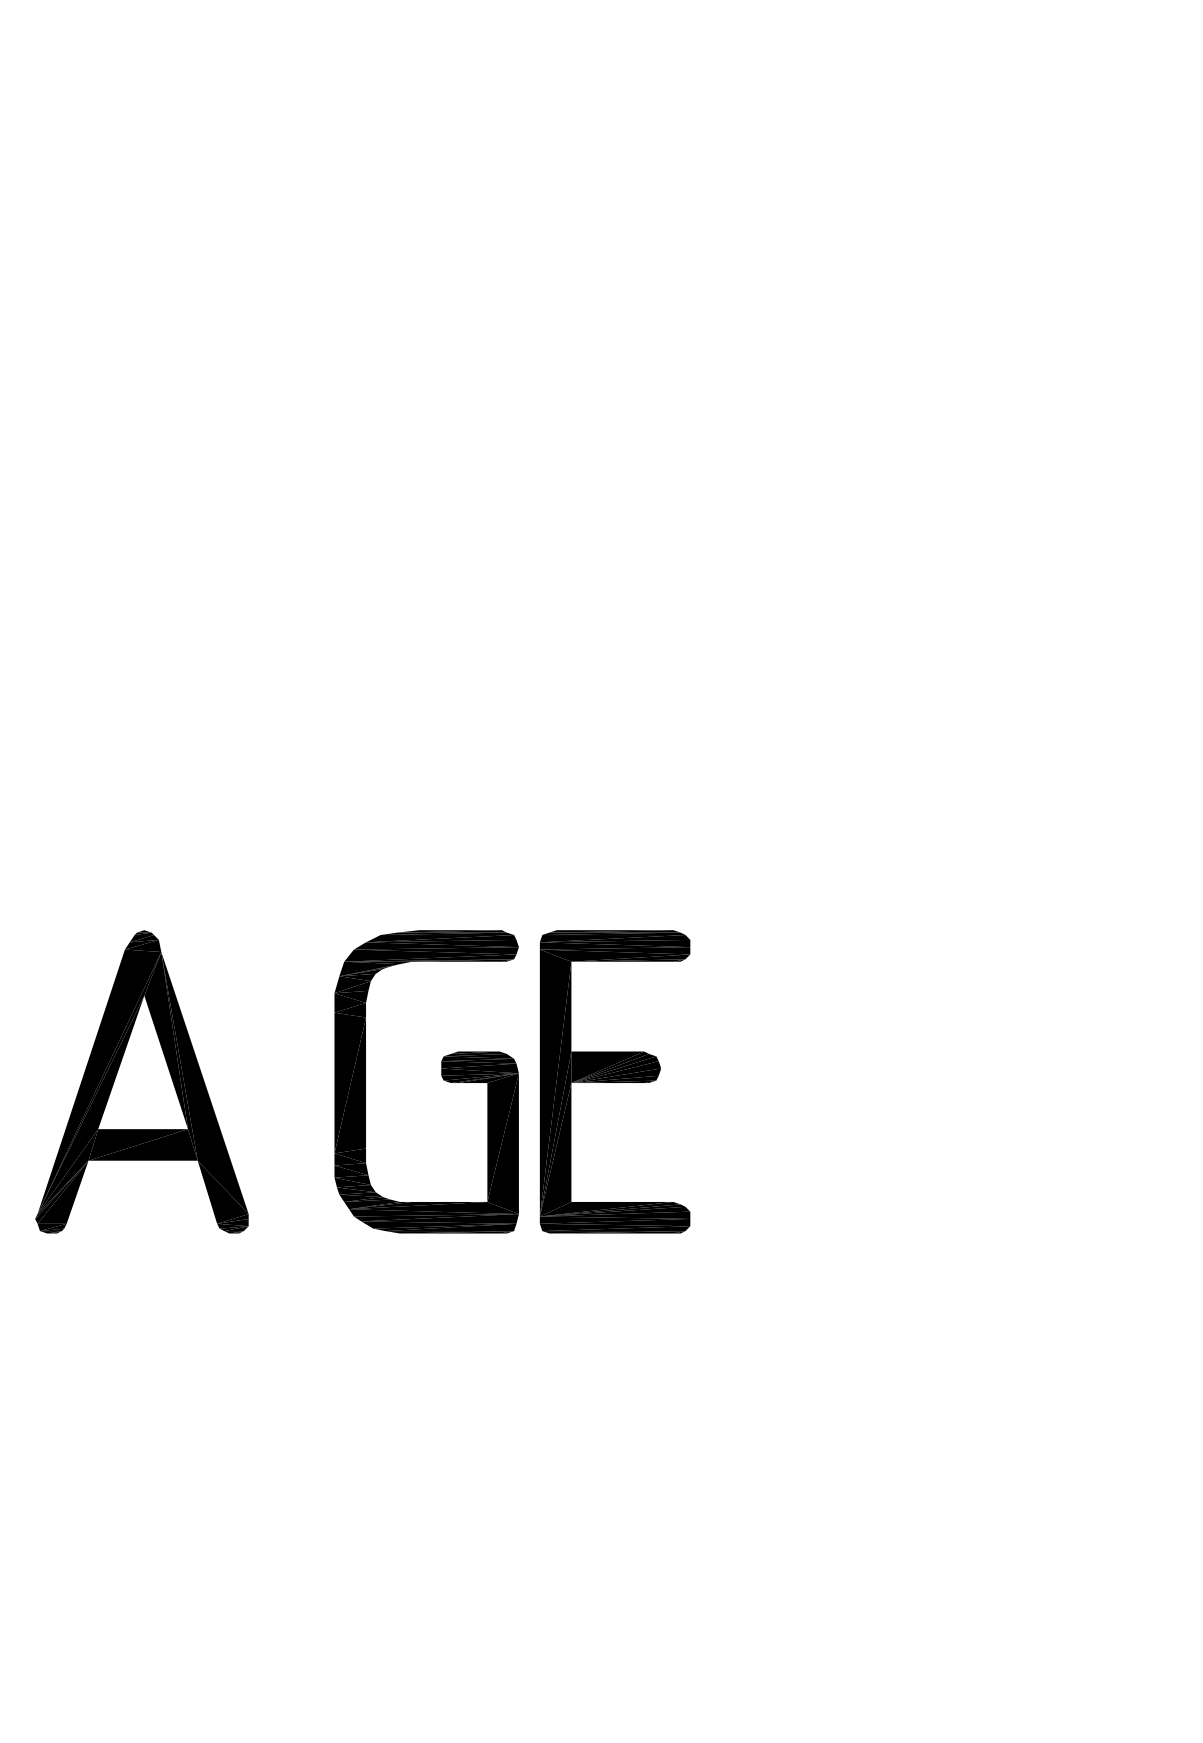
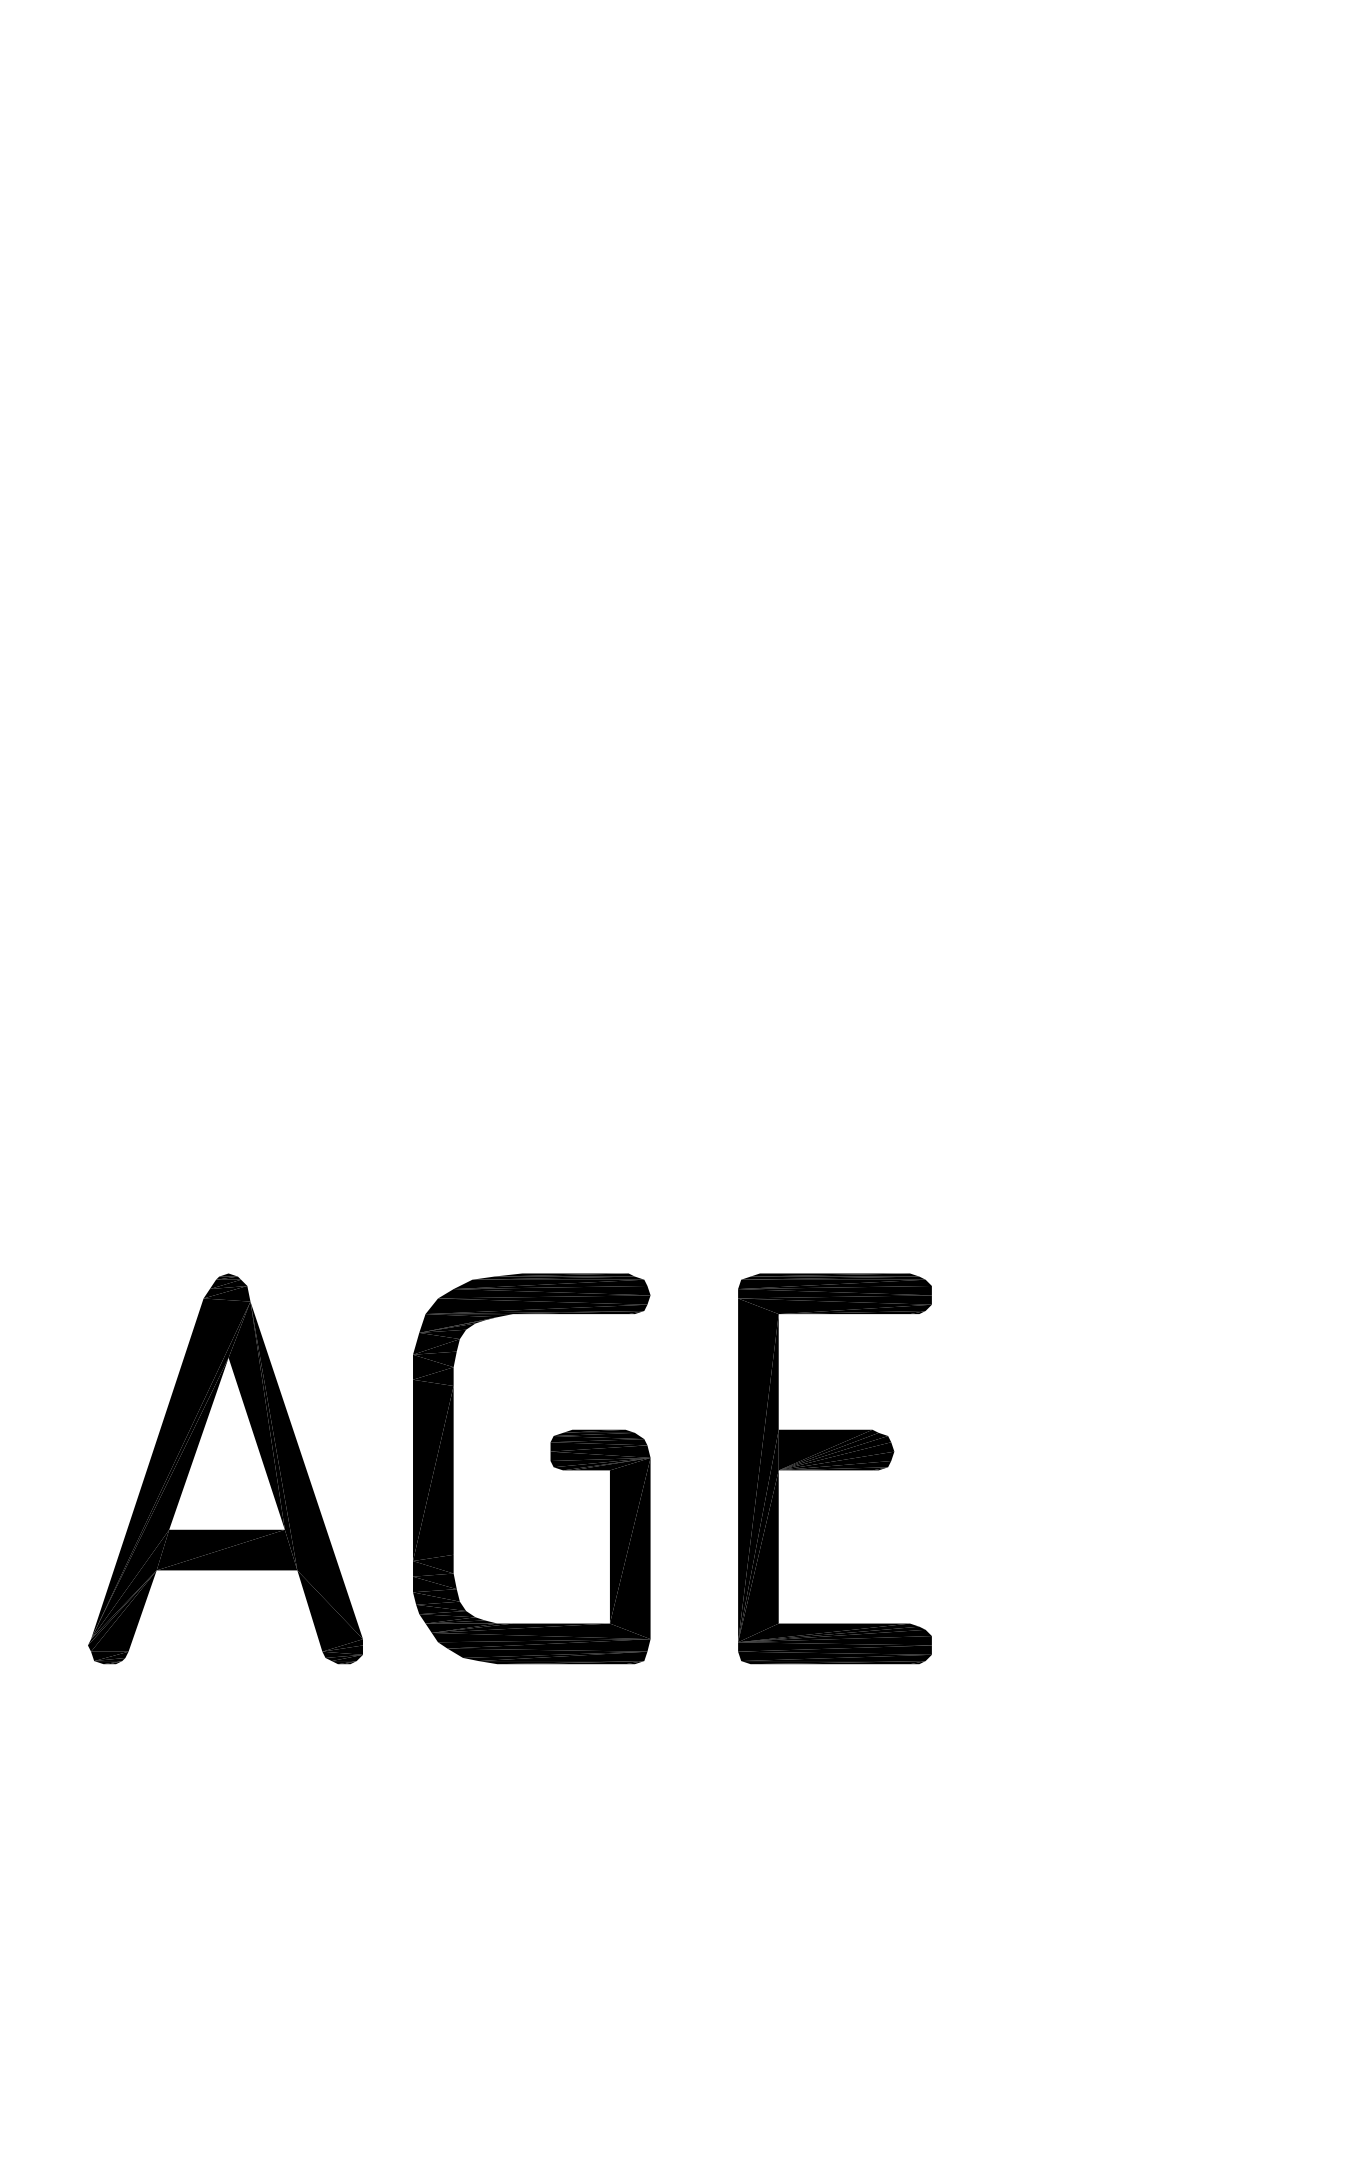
part: (441, 1076) -> (550, 1461), moved

